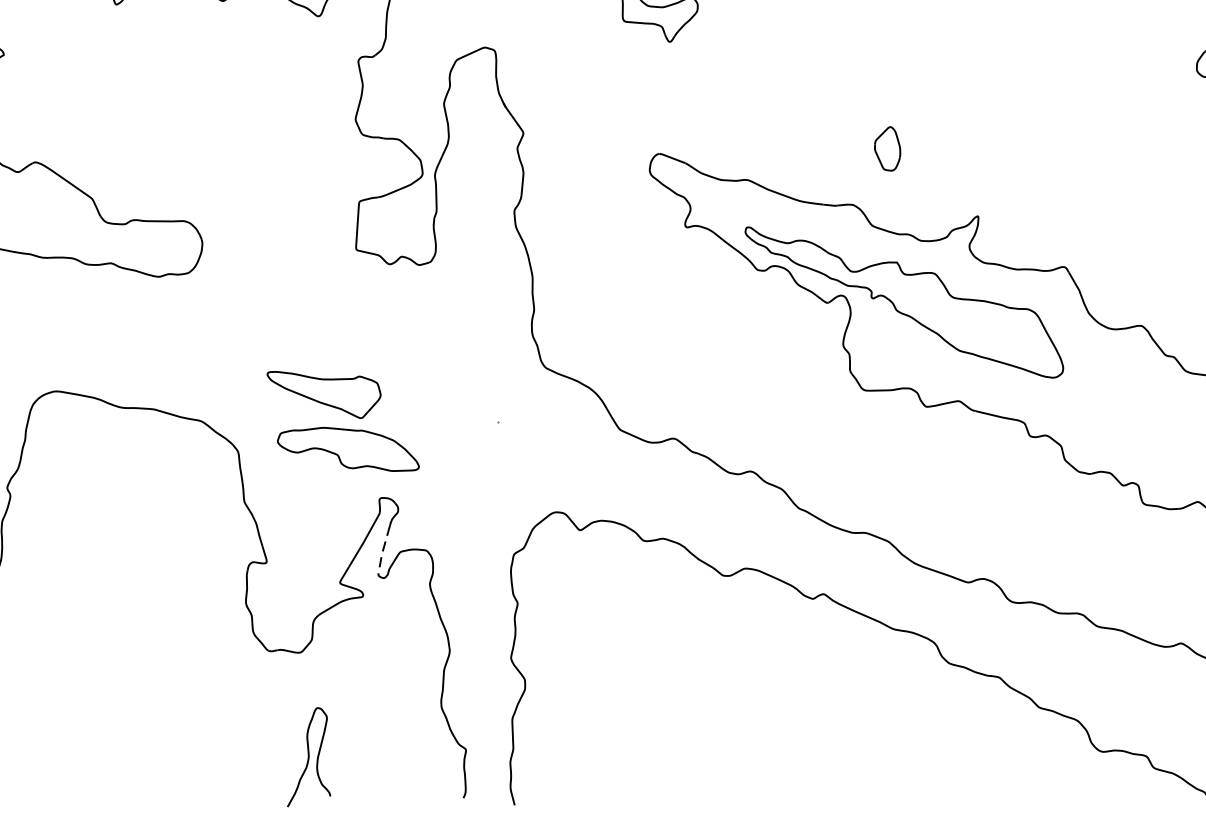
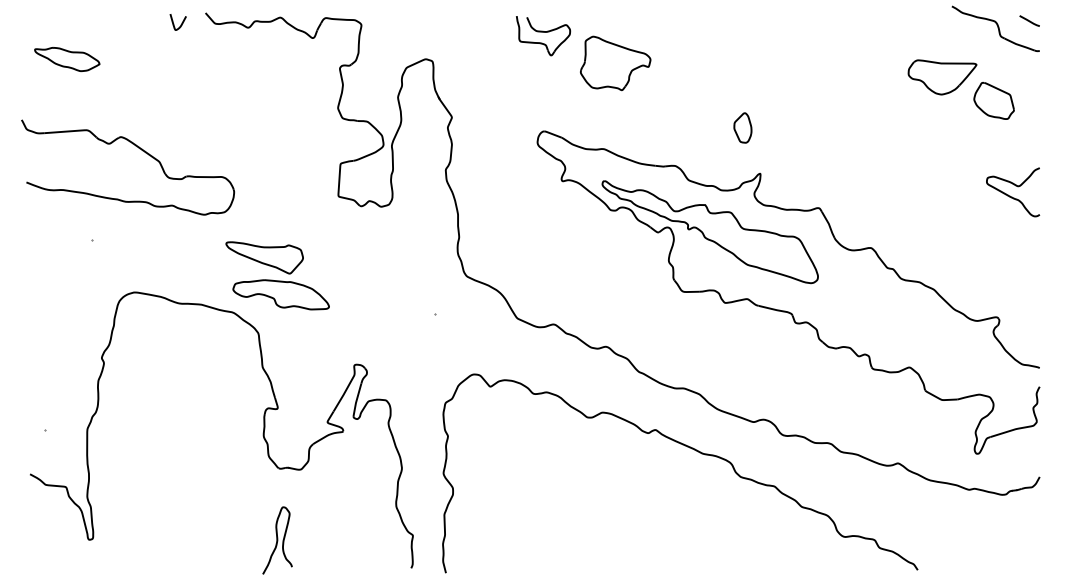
part: (764, 53) -> (615, 63), added
part: (887, 148) -> (742, 127), moved
part: (342, 420) -> (277, 275), moved
line: (382, 550) -> (356, 400), dashed -> solid
curve: (309, 757) -> (277, 540), moved

